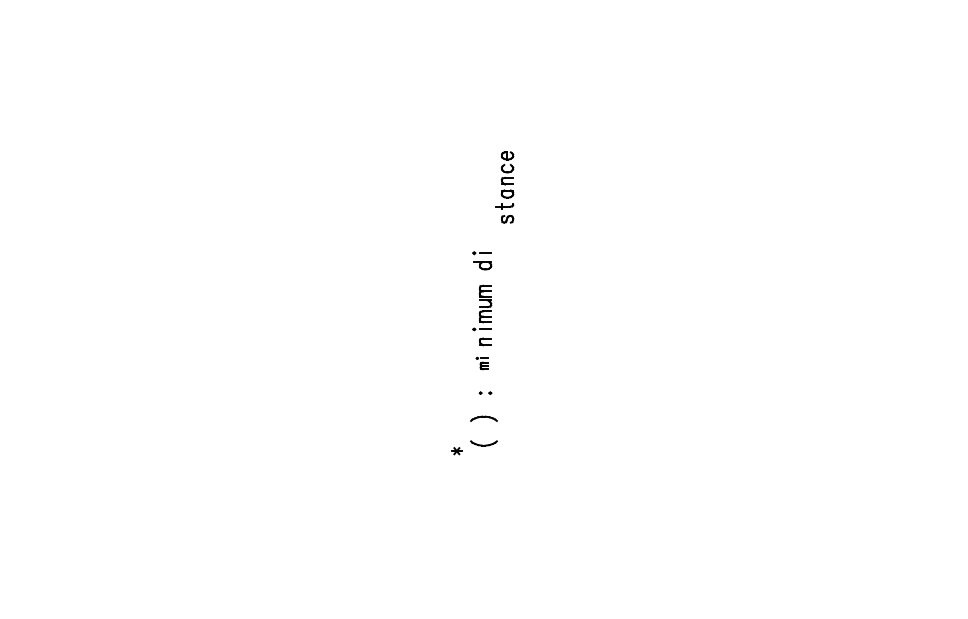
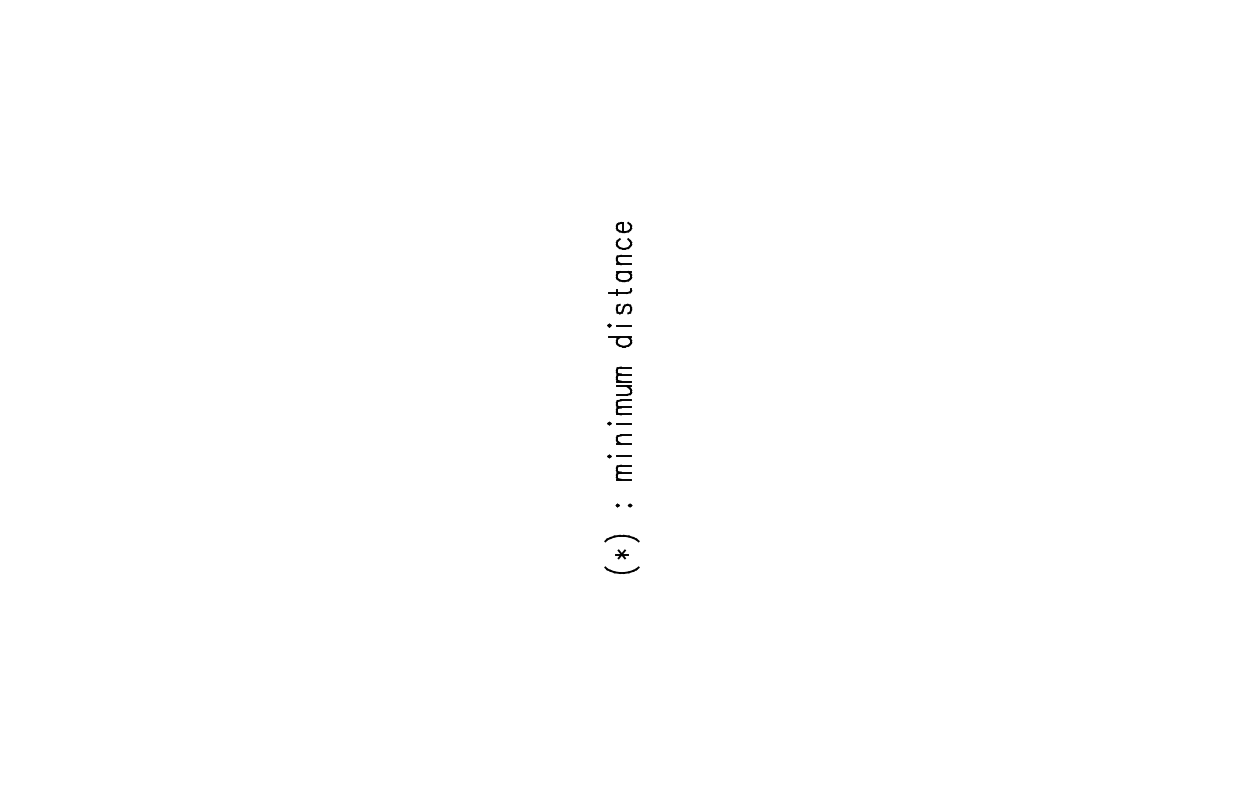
part: (504, 187) -> (620, 268), moved
part: (481, 363) -> (618, 467), size x1.67
part: (456, 451) -> (621, 554), moved

